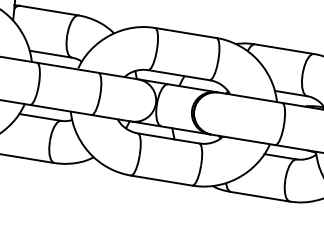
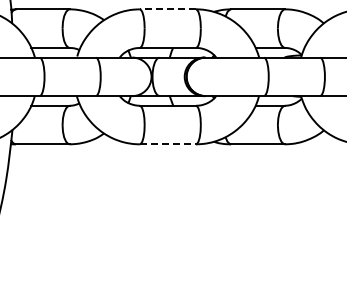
line: (185, 33) -> (167, 9), solid -> dashed
line: (162, 180) -> (168, 144), solid -> dashed

